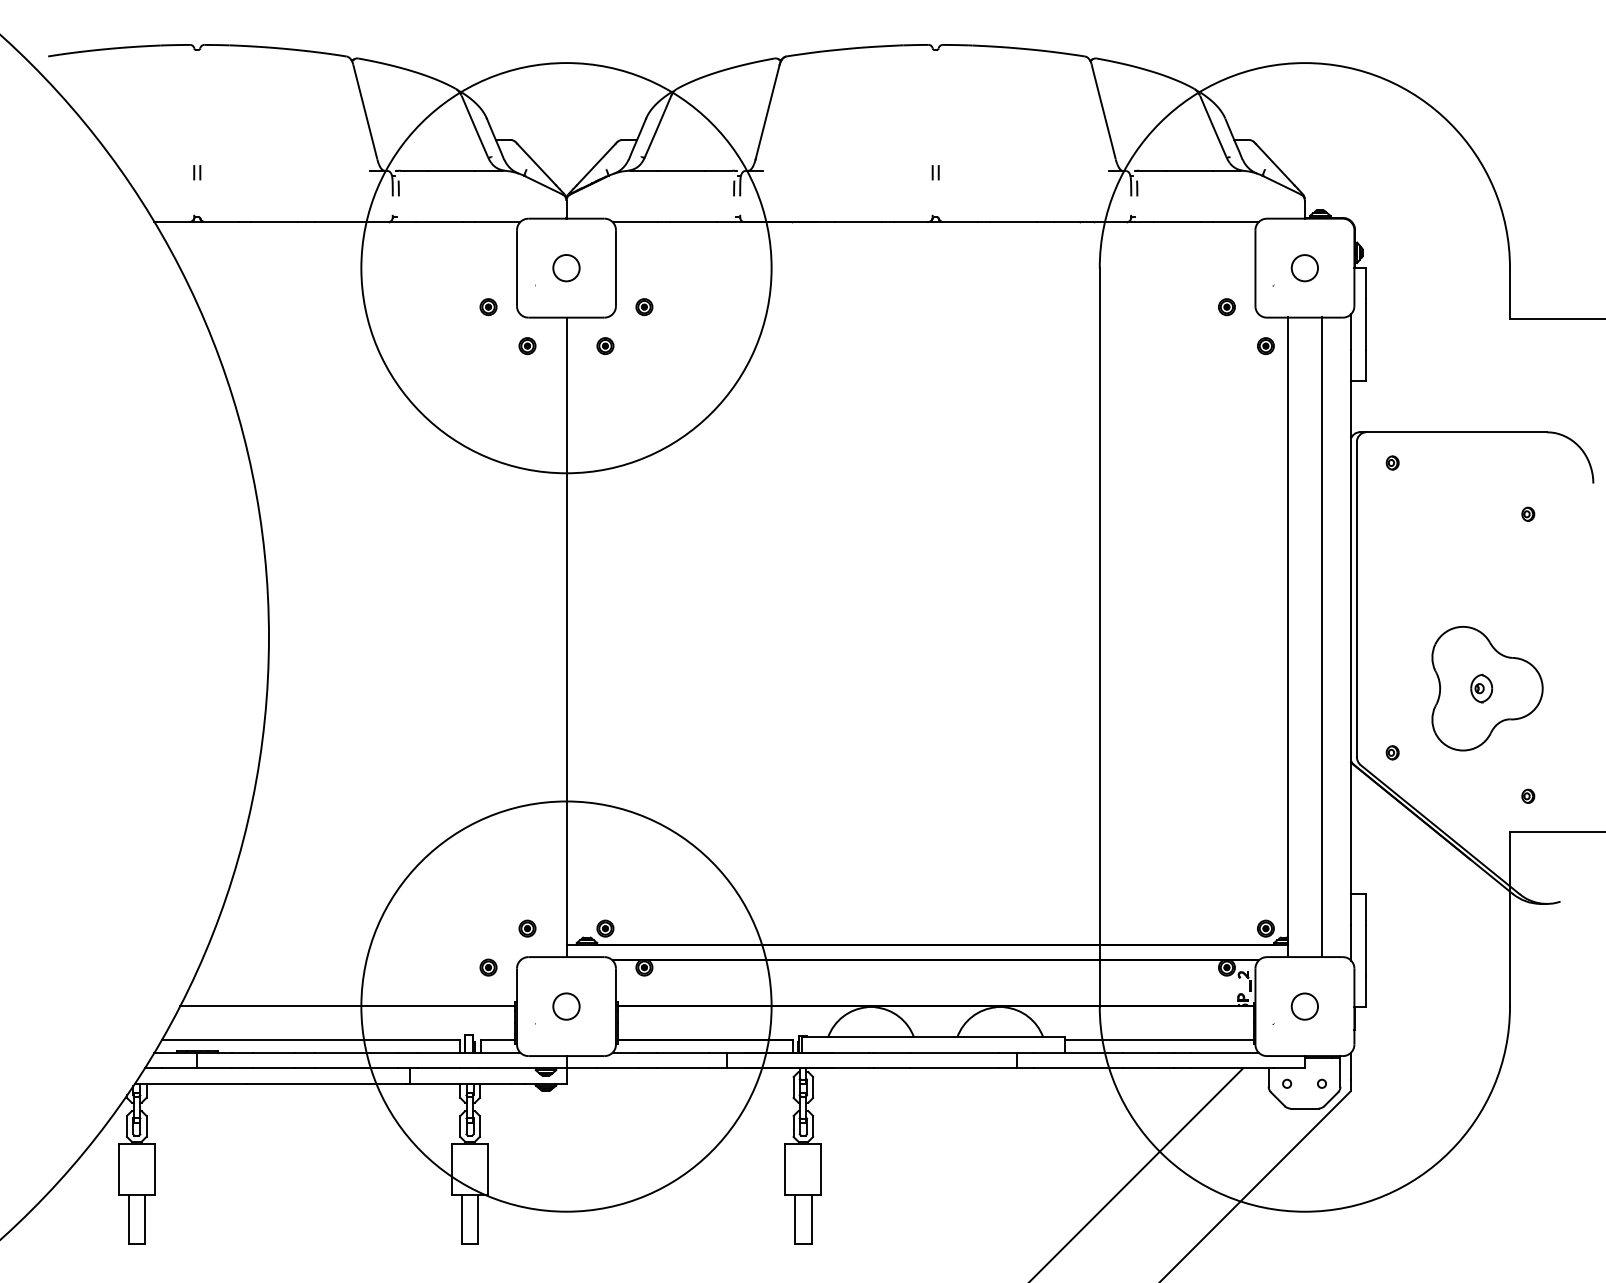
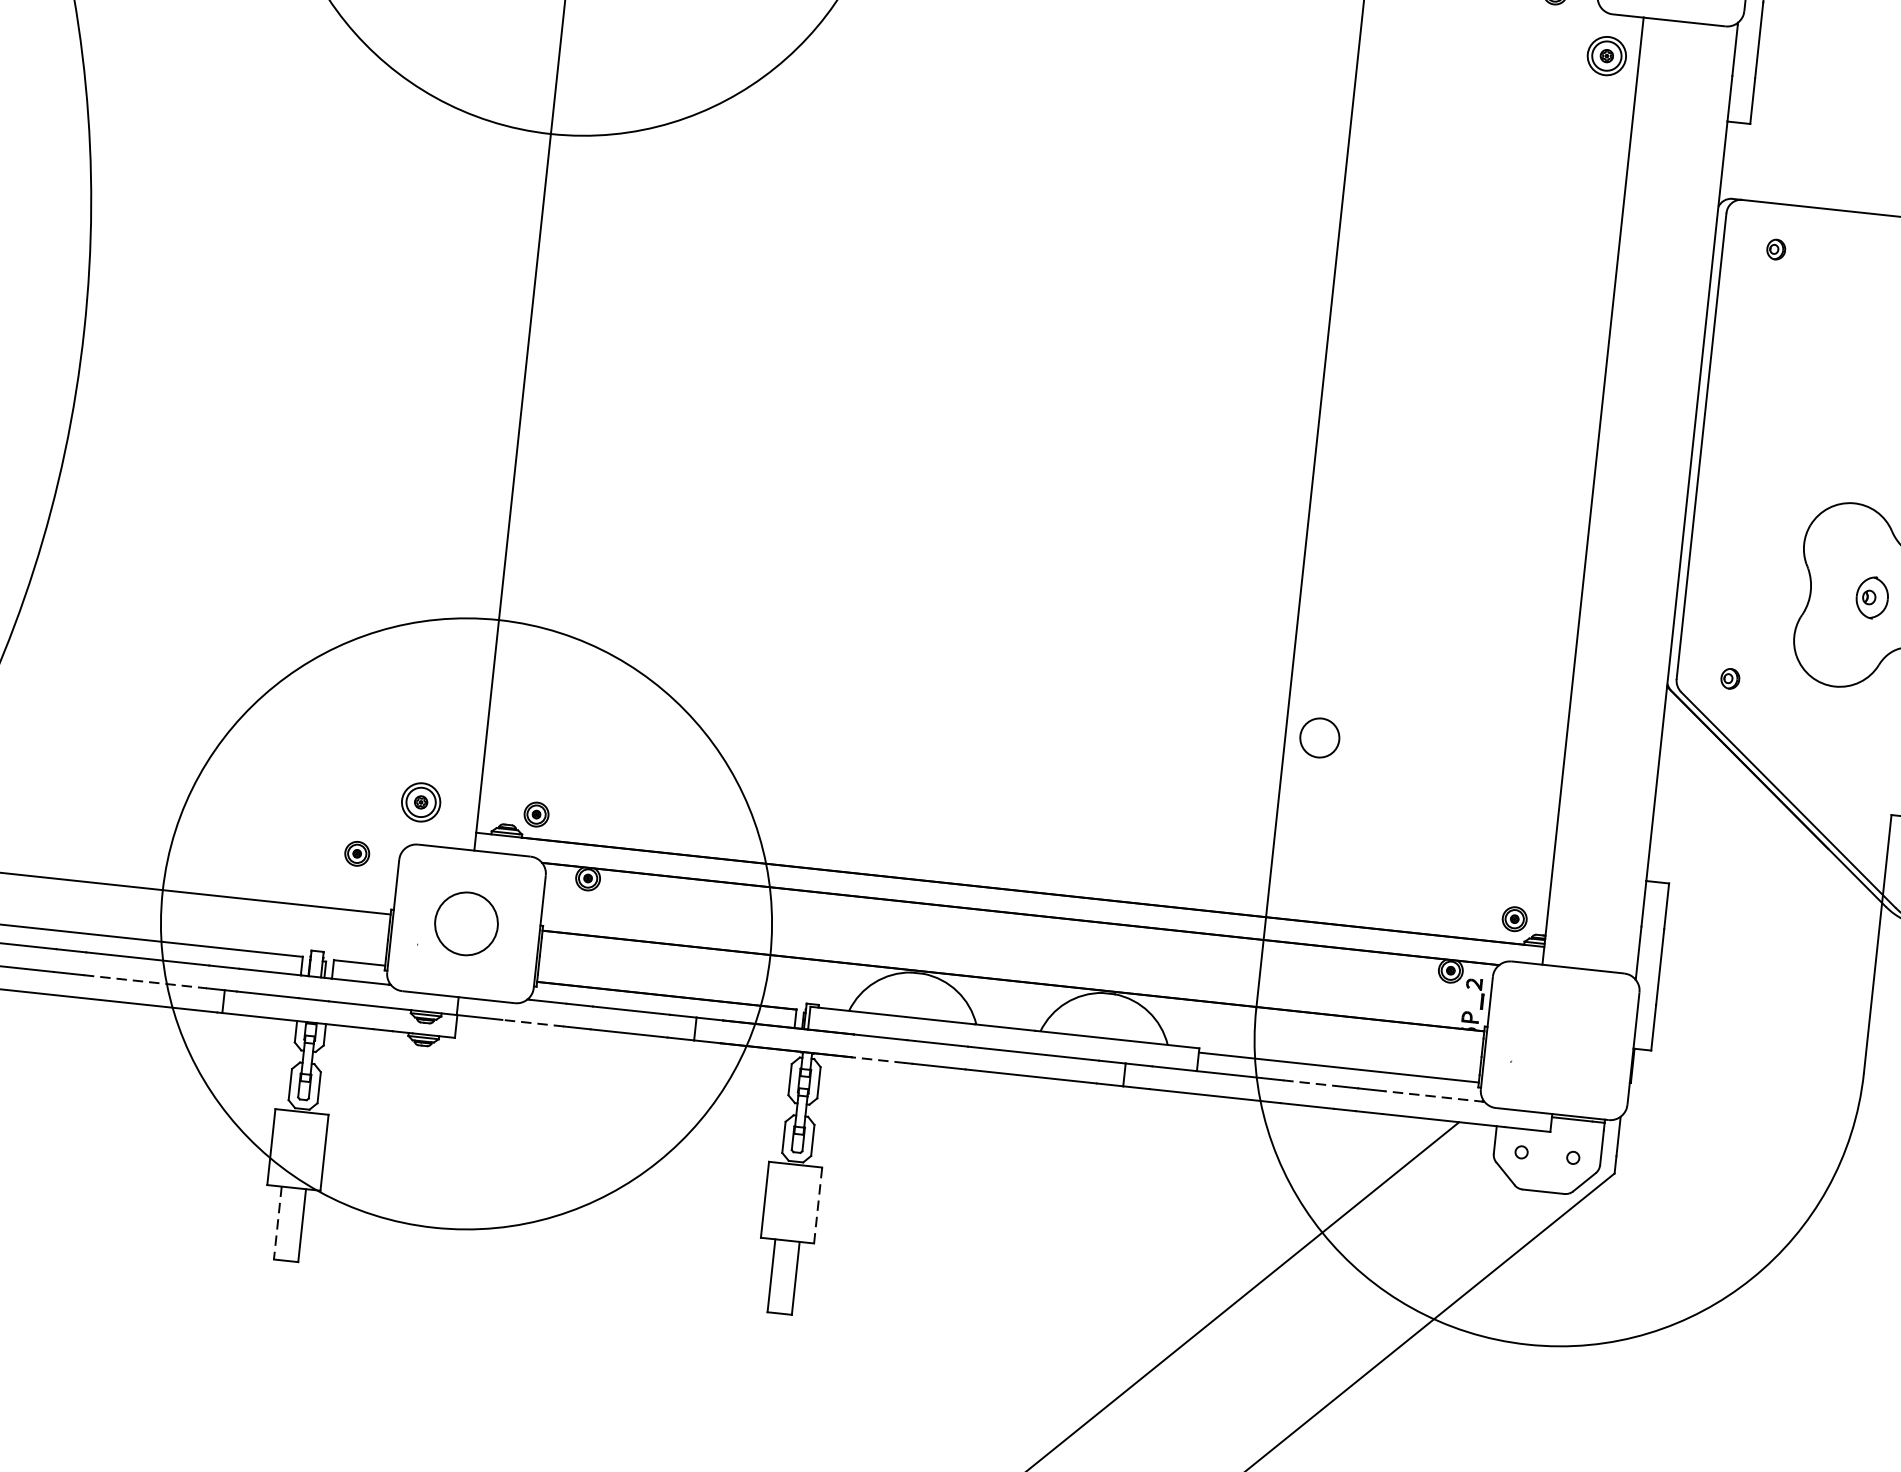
part: (1265, 346) -> (1606, 56), size x1.6
line: (1322, 637) -> (1644, 496), removed
part: (527, 928) -> (421, 802), size x1.6
circle: (566, 1006) -> (466, 923), size x1.6
circle: (1304, 1006) -> (1319, 737), moved
line: (1140, 1052) -> (1309, 1082), solid -> dashed
line: (1225, 1052) -> (1435, 1096), solid -> dashed
line: (356, 1068) -> (145, 982), solid -> dashed
line: (618, 1068) -> (533, 1023), solid -> dashed
line: (851, 1068) -> (878, 1060), solid -> dashed
line: (821, 1169) -> (818, 1205), solid -> dashed
line: (461, 1219) -> (277, 1222), solid -> dashed

